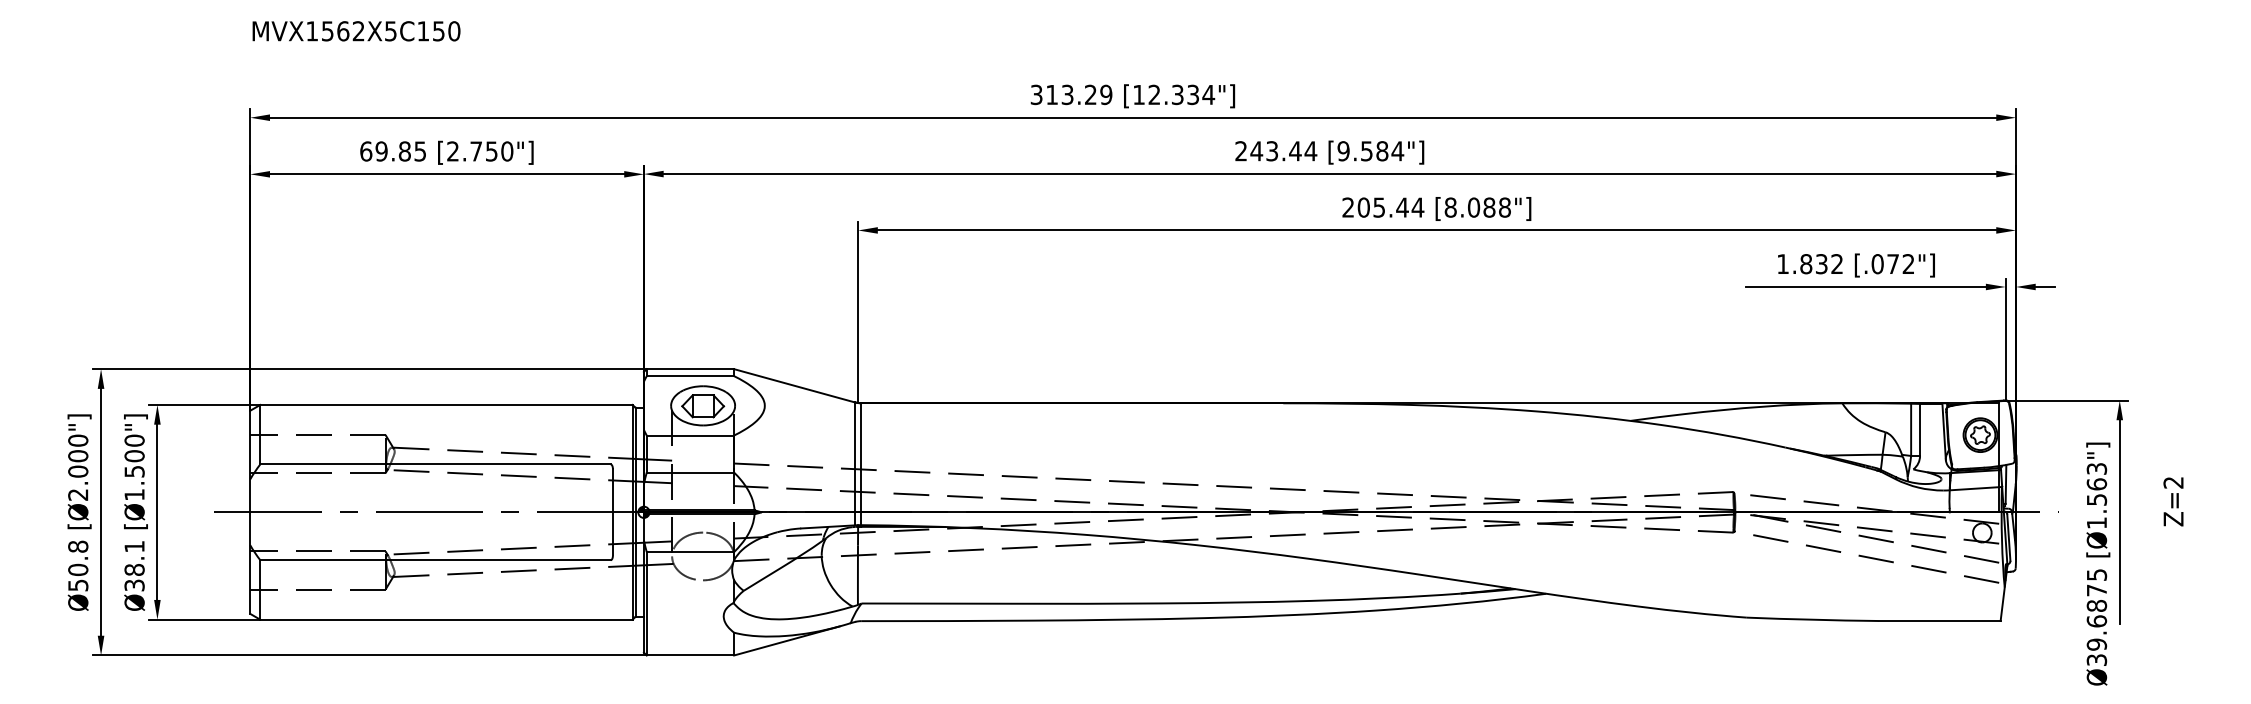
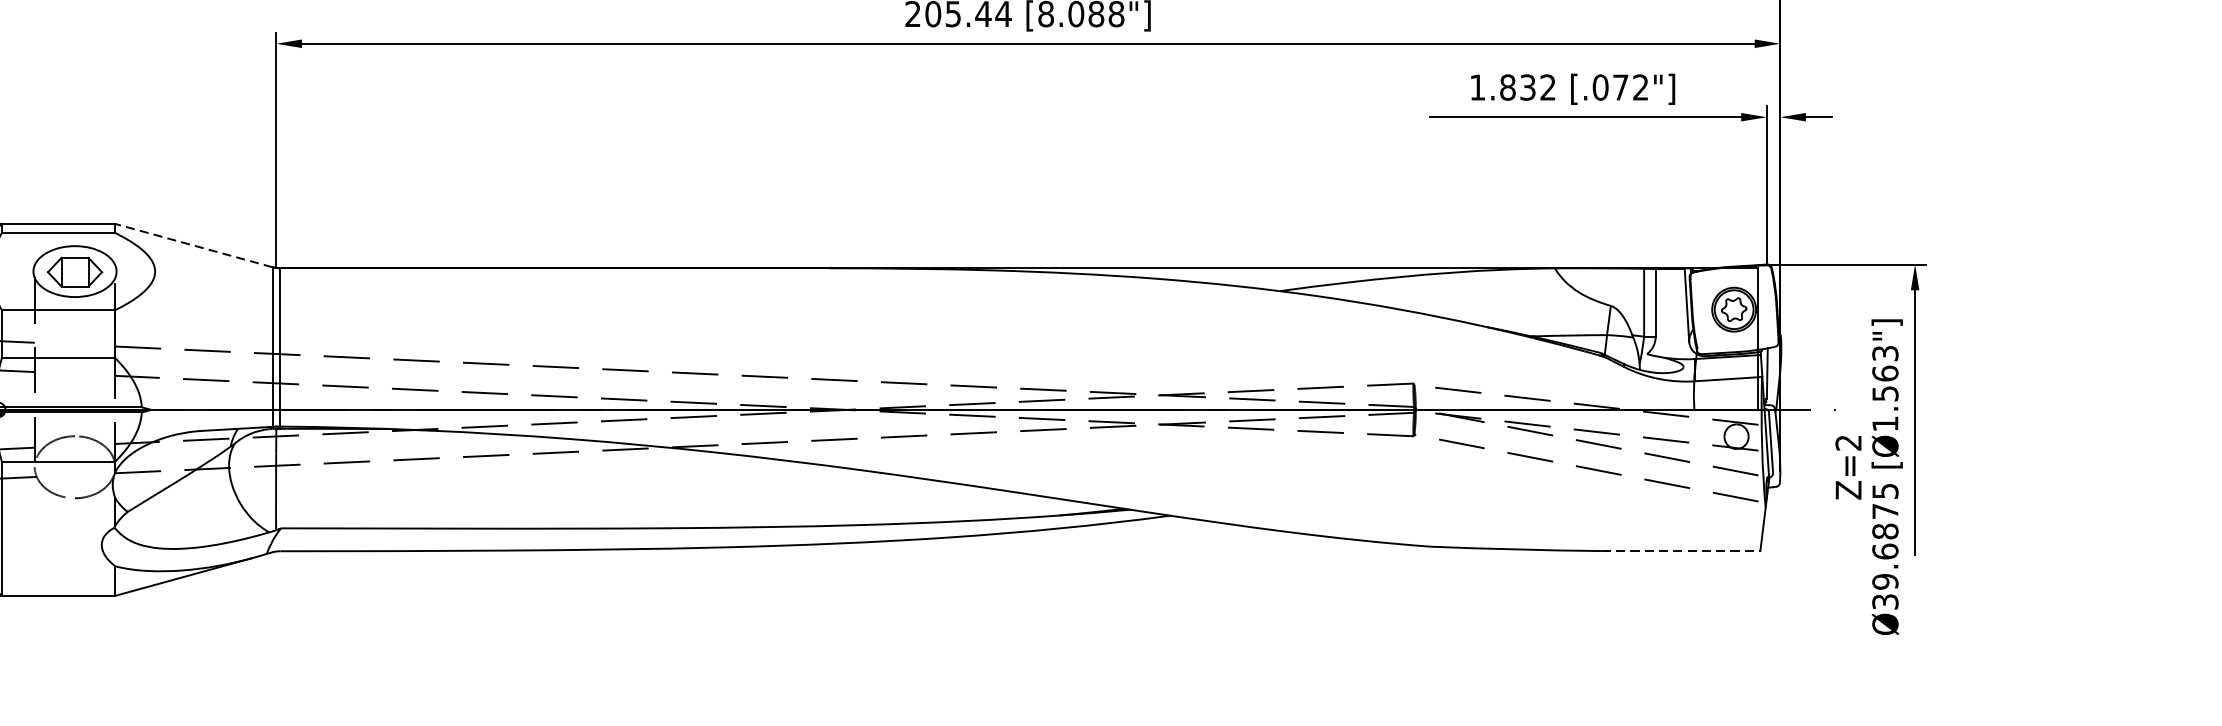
line: (794, 385) -> (193, 245), solid -> dashed
text: (2173, 501) -> (1848, 467), moved
line: (1940, 621) -> (1682, 551), solid -> dashed

